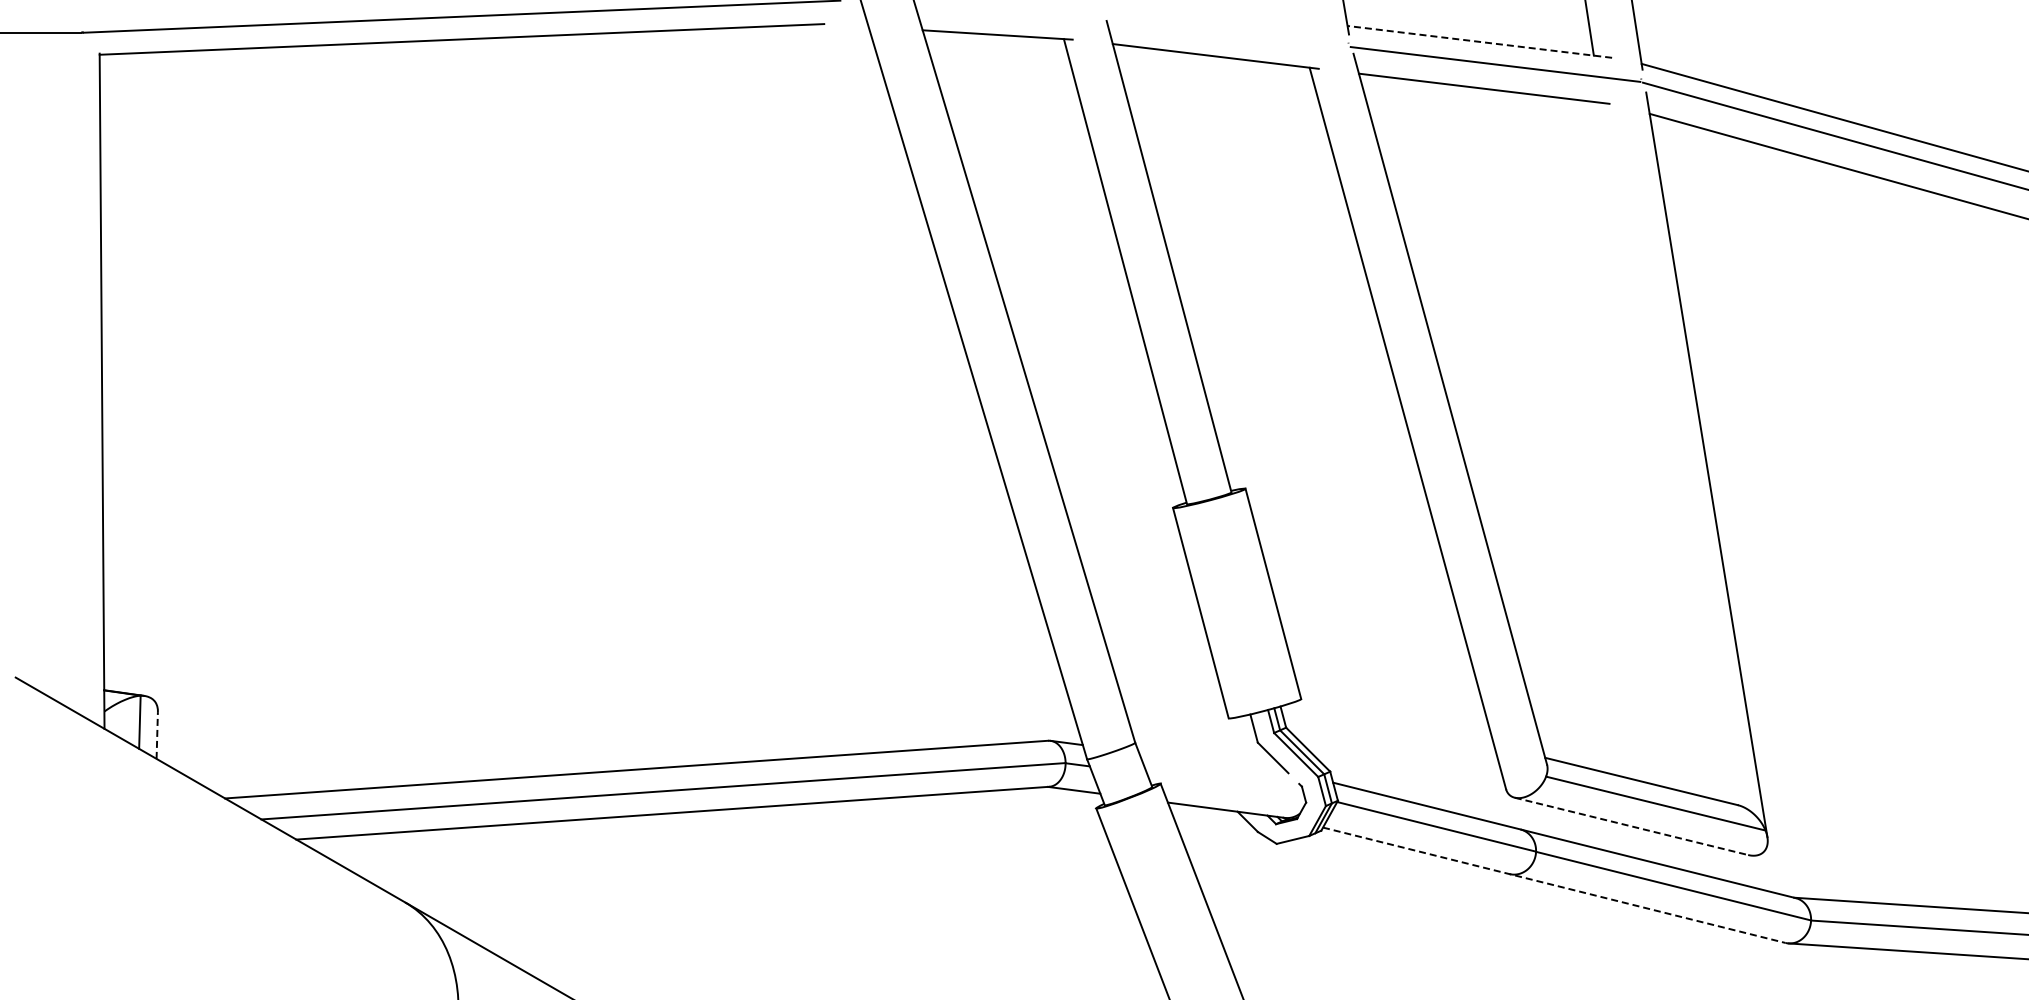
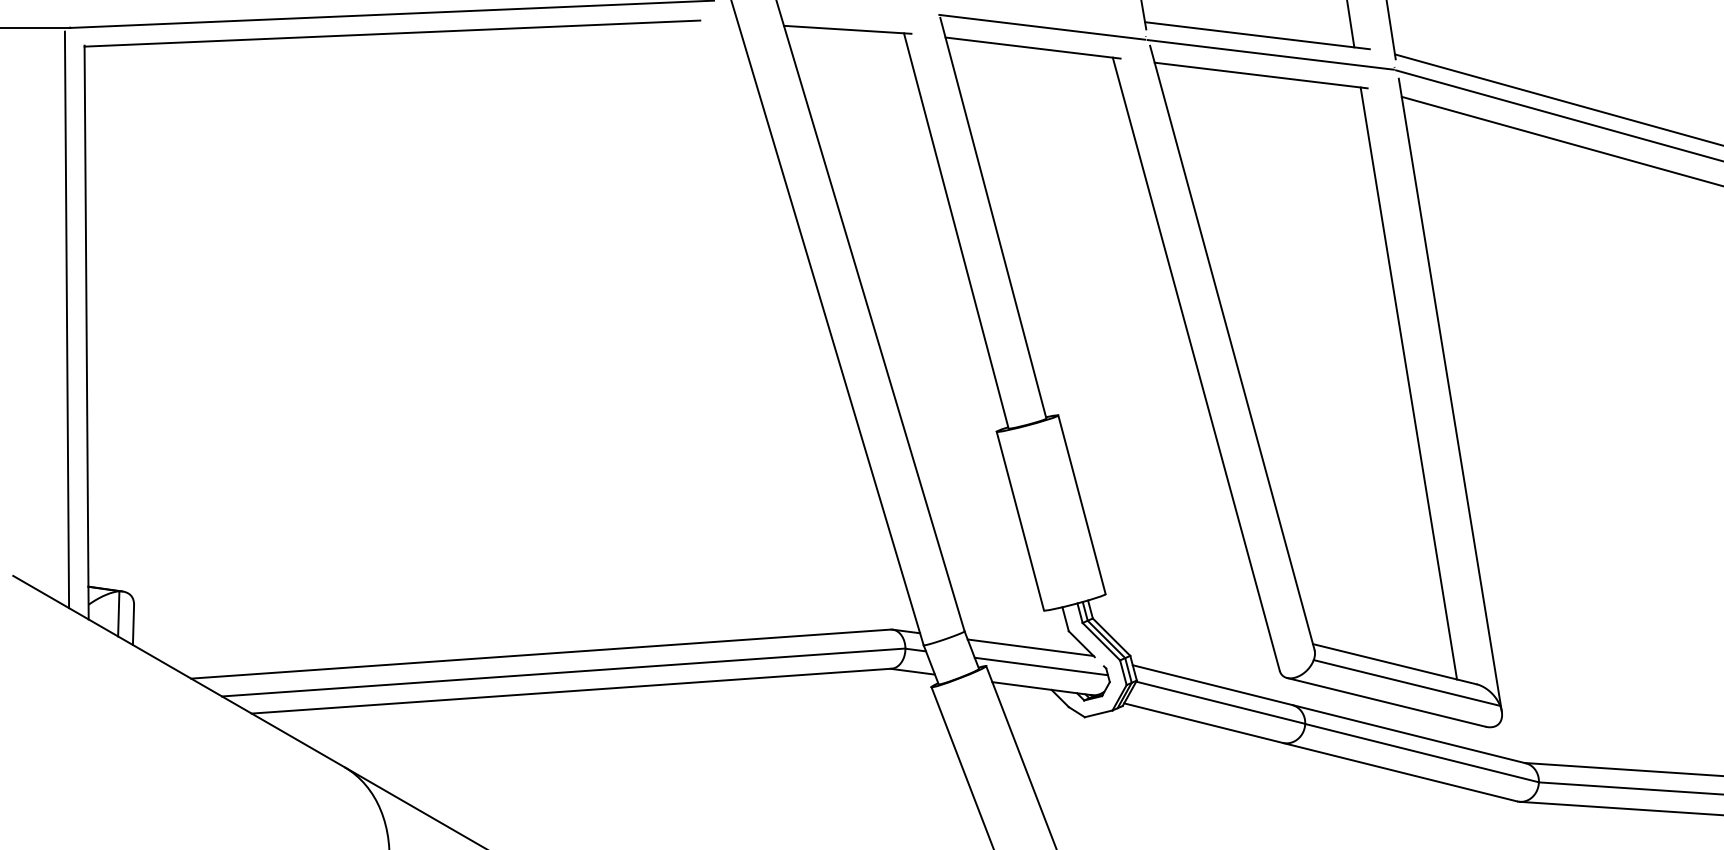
line: (1226, 31) -> (1042, 26), added
line: (1479, 41) -> (1257, 35), dashed -> solid
line: (78, 376) -> (66, 320), added
line: (1657, 450) -> (1408, 382), added
line: (157, 735) -> (133, 625), dashed -> solid
line: (1212, 761) -> (1030, 647), added
line: (1225, 783) -> (1041, 665), added
line: (1631, 826) -> (1386, 702), dashed -> solid
line: (1554, 885) -> (1320, 752), dashed -> solid

